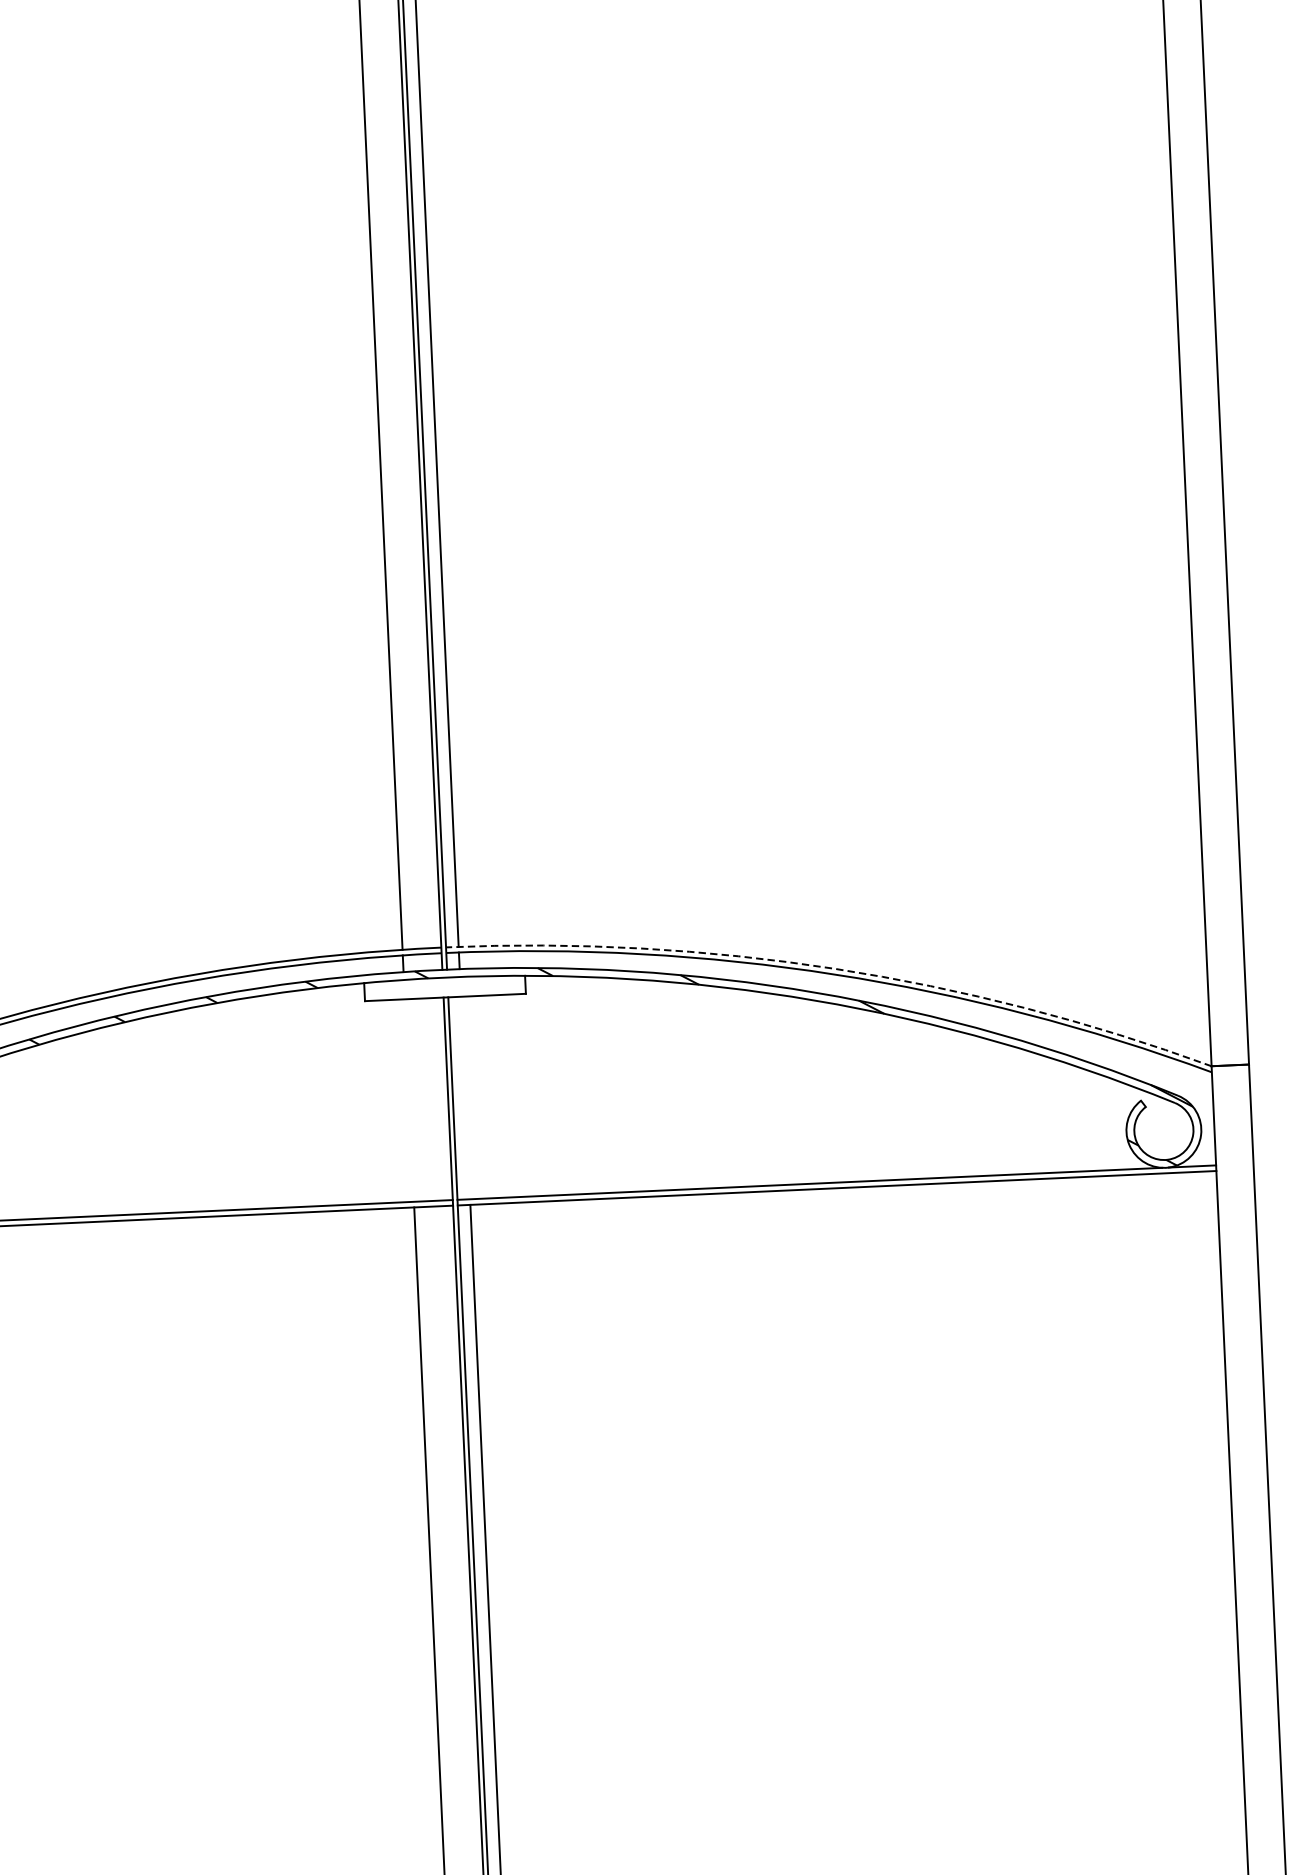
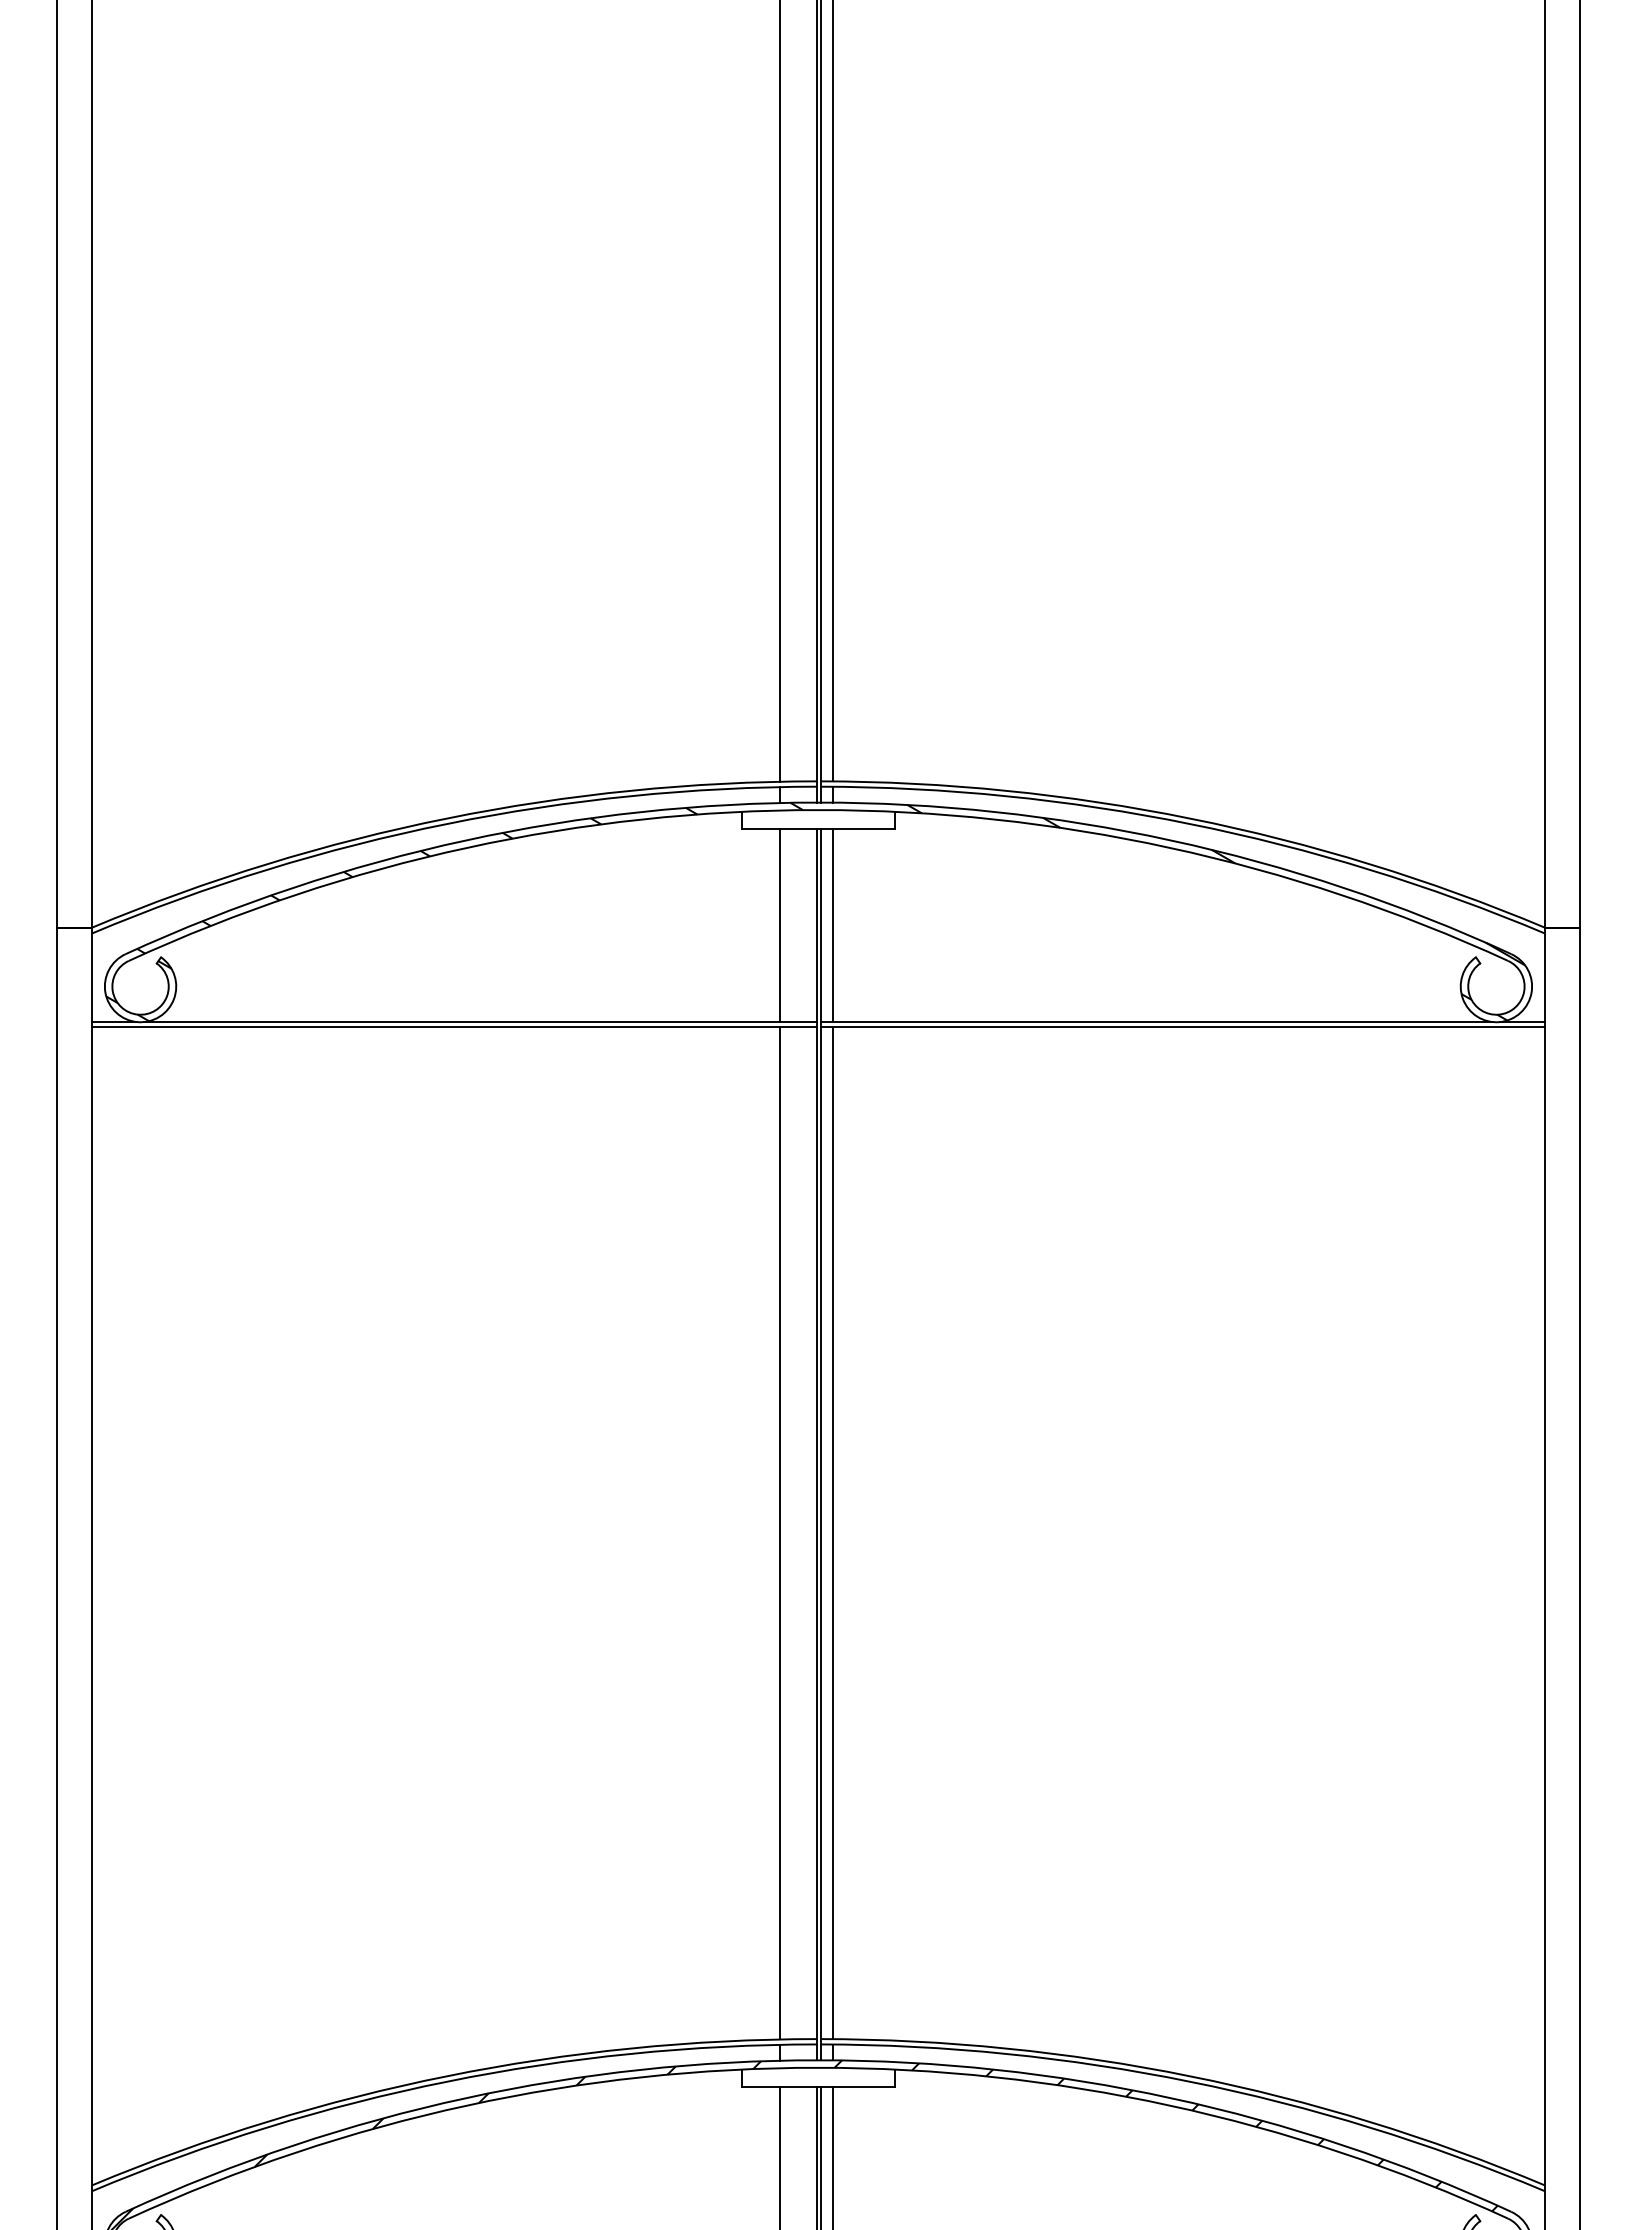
arc: (835, 968) -> (1190, 818), dashed -> solid
line: (465, 1097) -> (833, 925), added
line: (409, 1100) -> (779, 925), added

